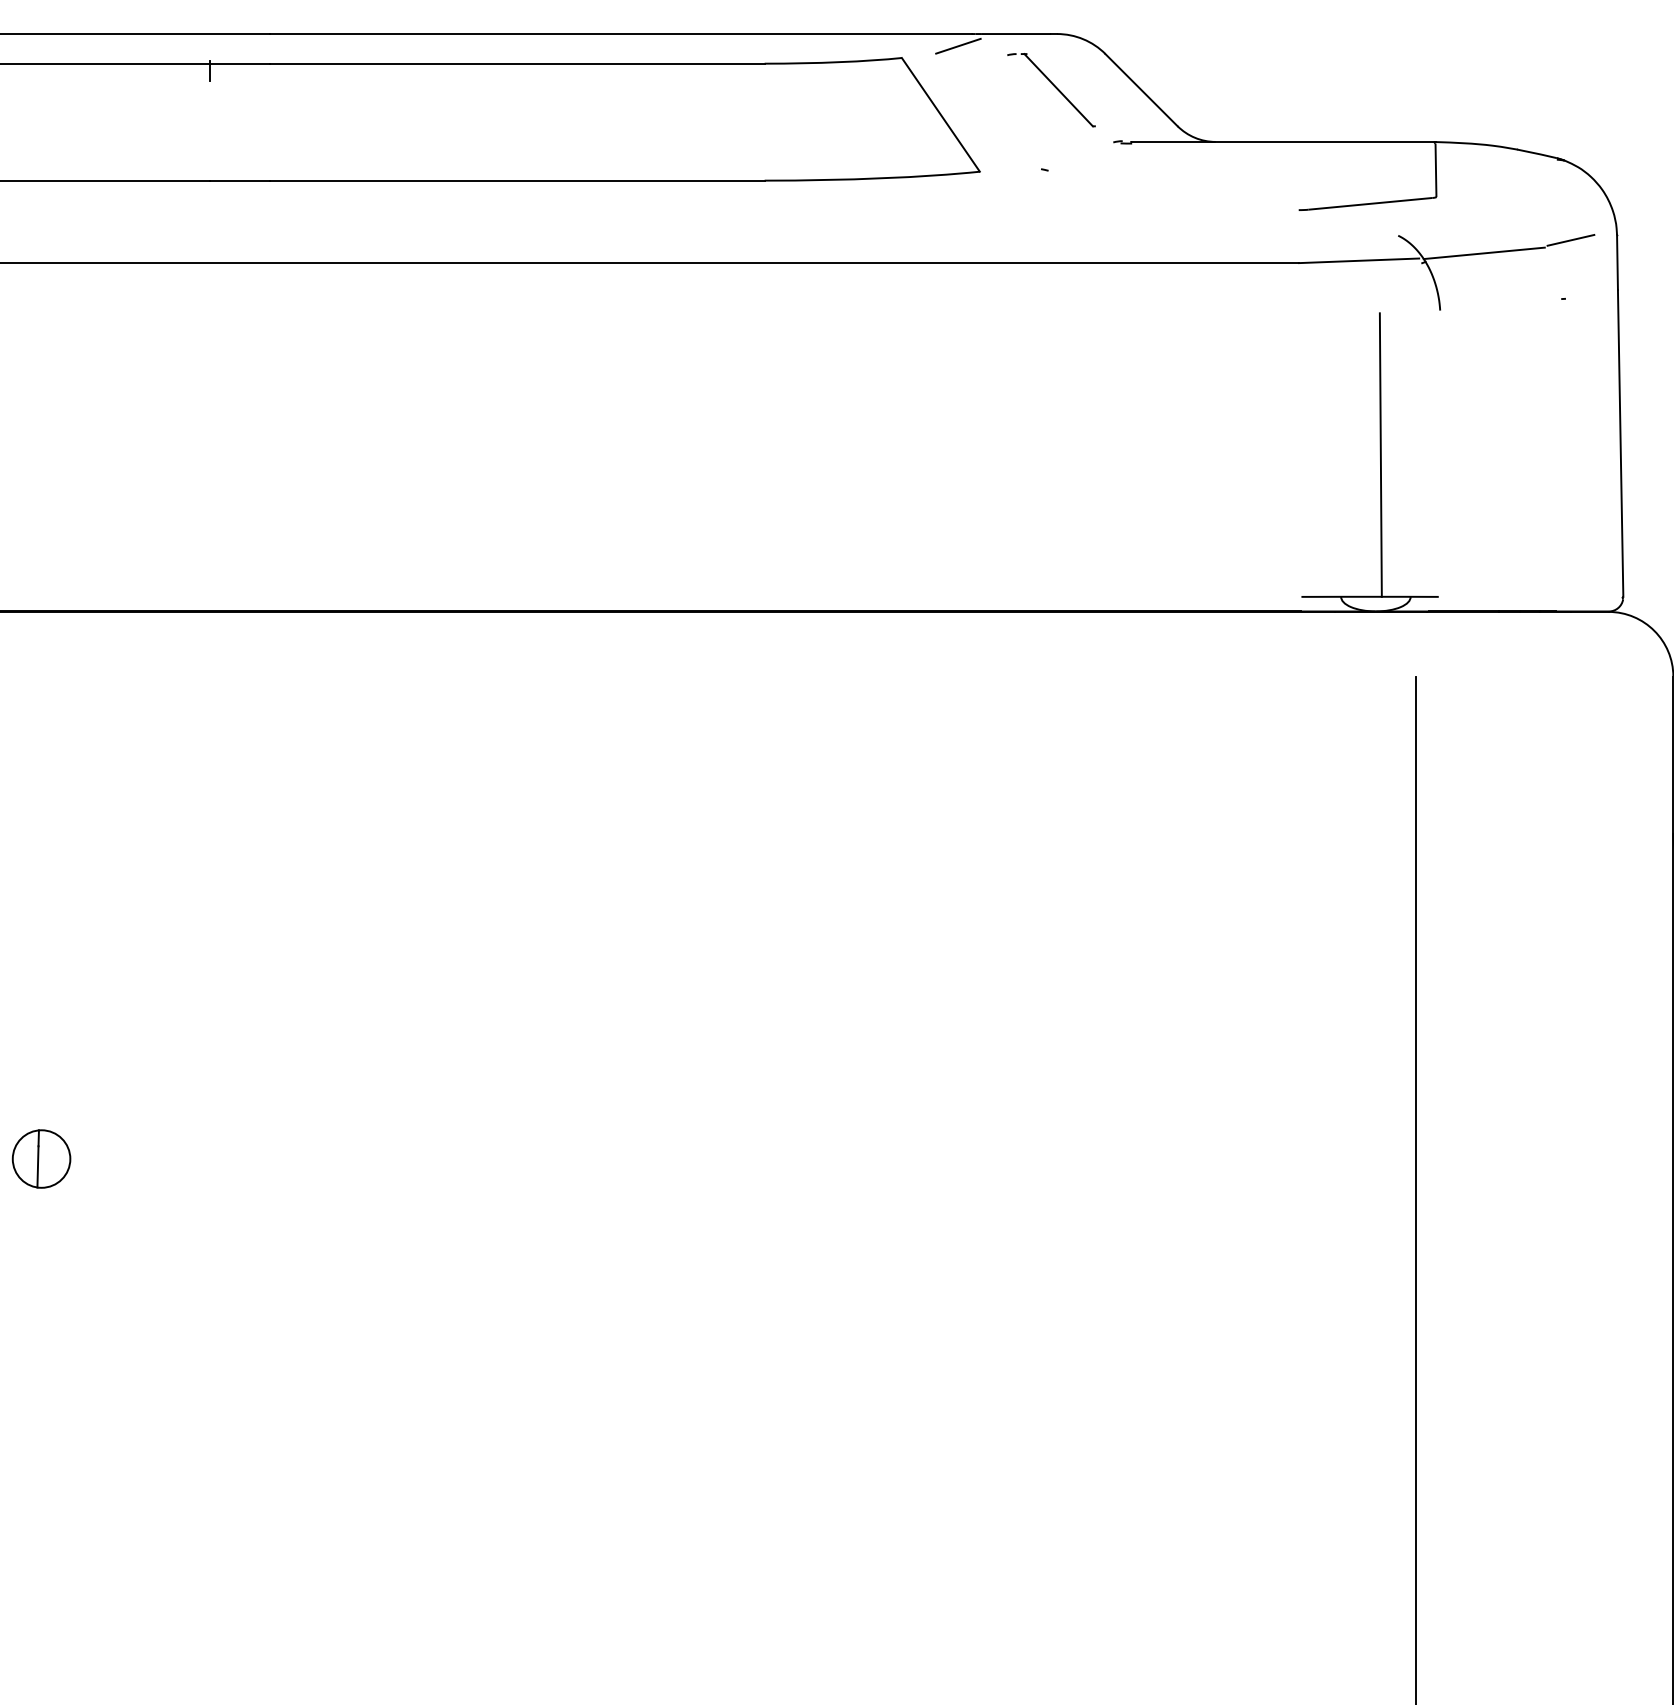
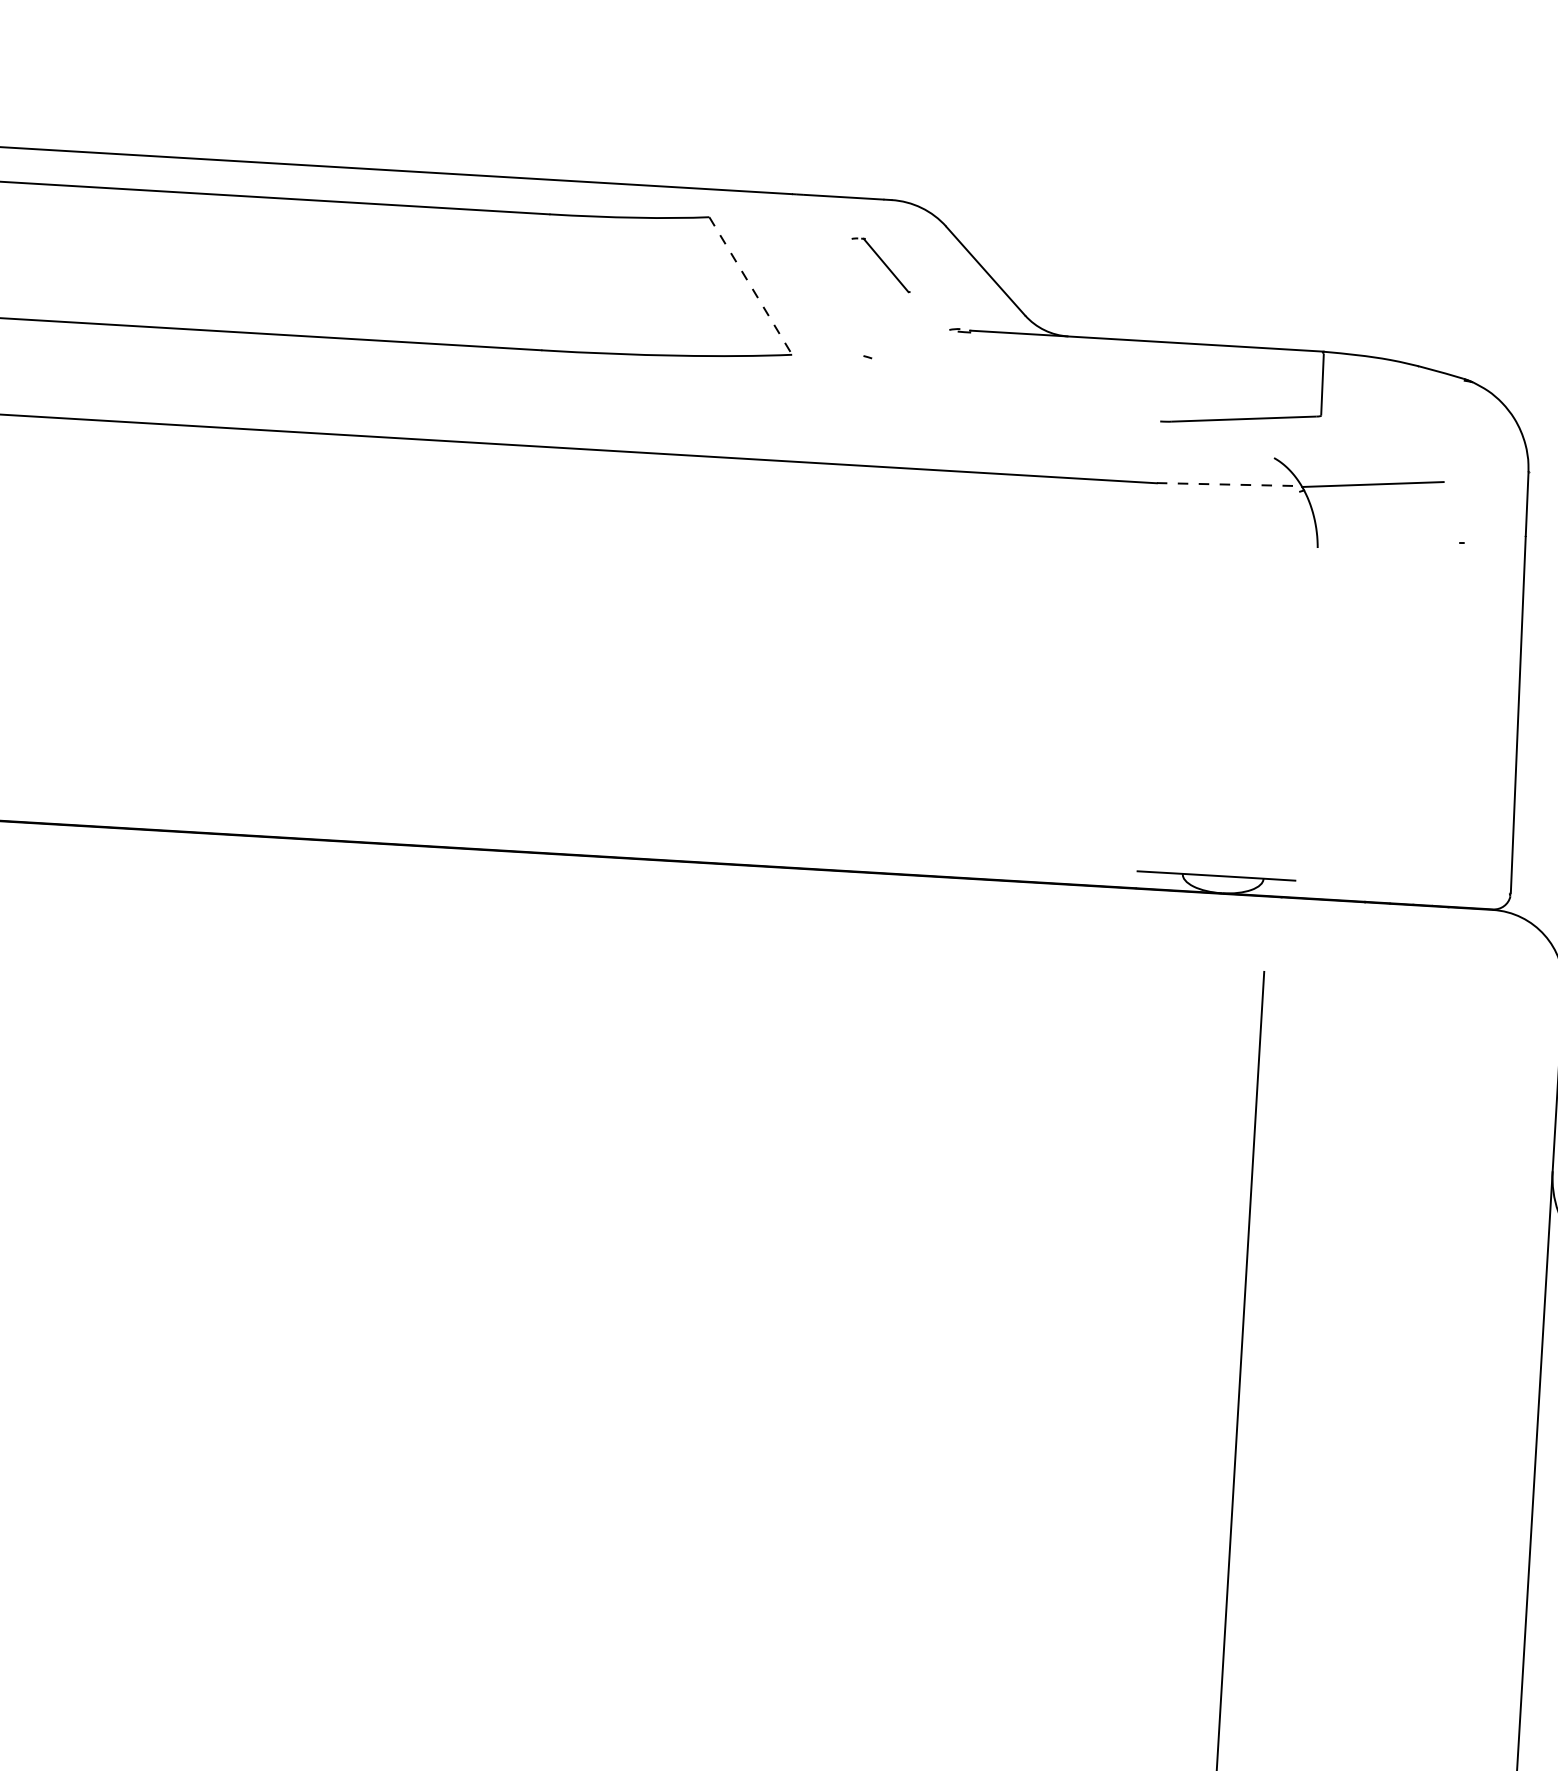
line: (958, 45) -> (776, 206), removed
part: (1051, 90) -> (881, 265), size x0.6
line: (940, 114) -> (750, 285), solid -> dashed
line: (1570, 239) -> (1474, 474), removed
line: (1359, 260) -> (1227, 484), solid -> dashed
line: (1380, 454) -> (1238, 711), removed

